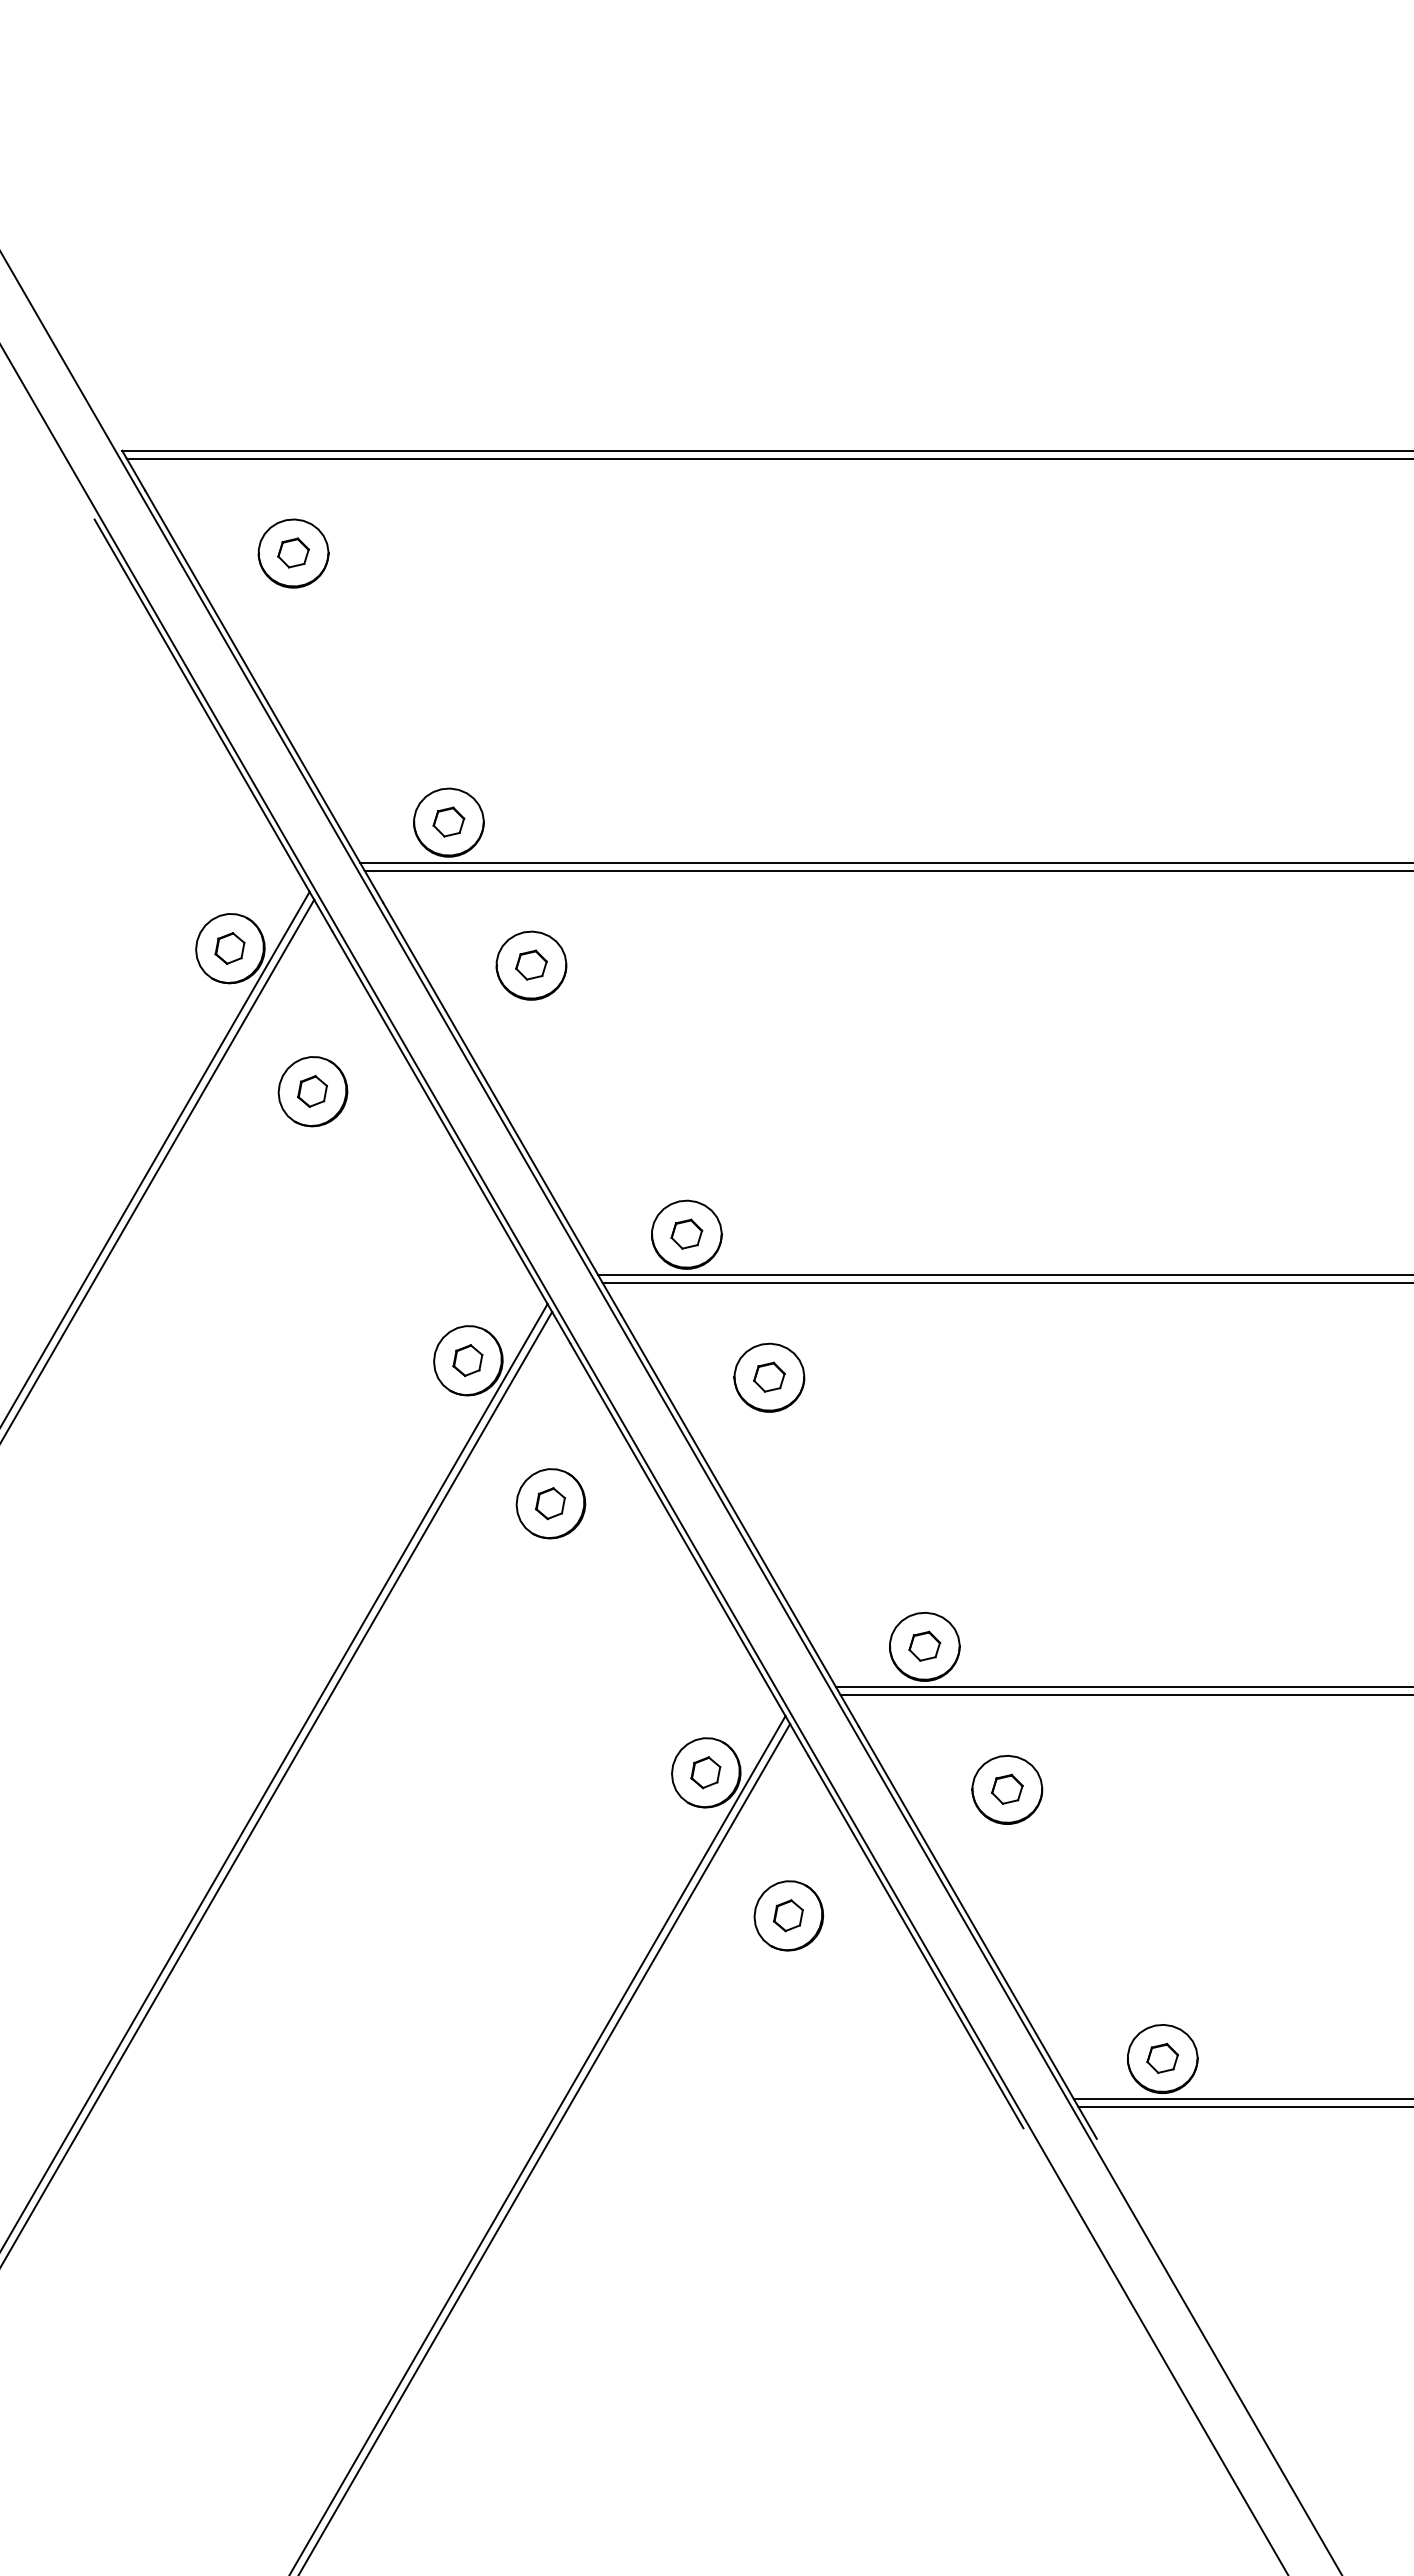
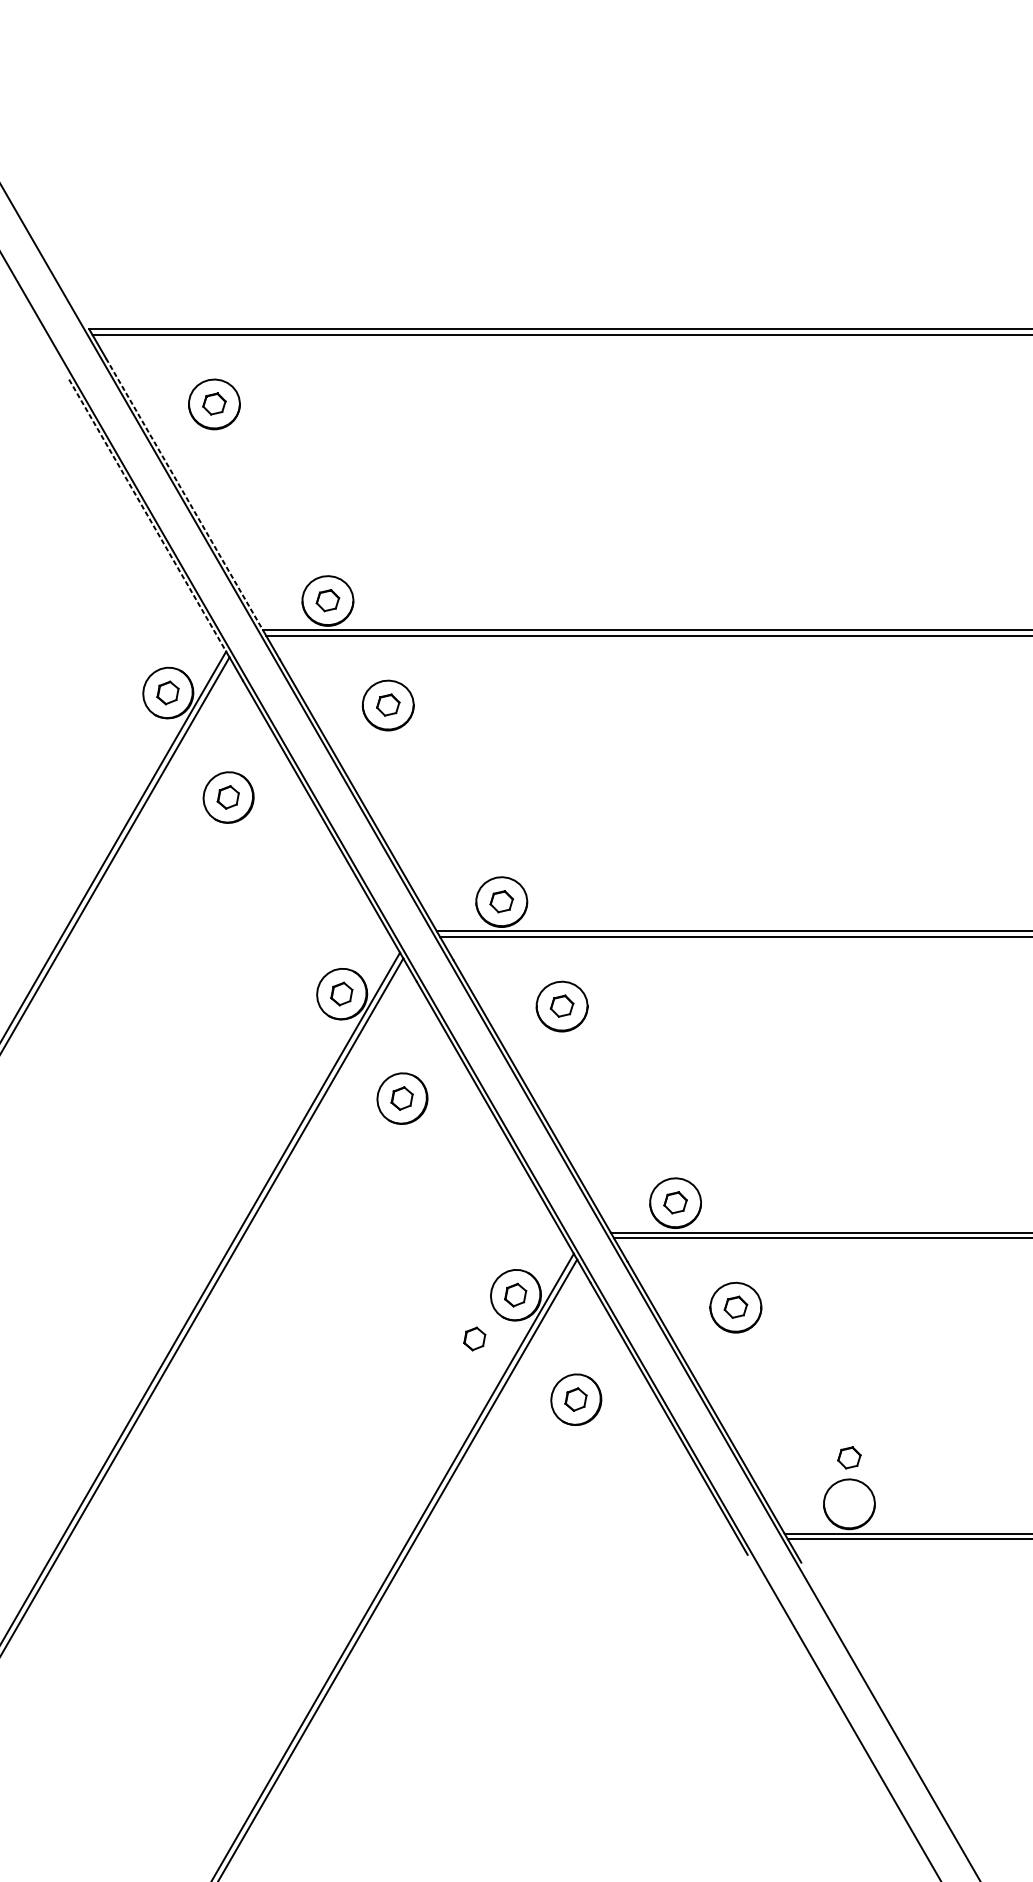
line: (252, 676) -> (184, 494), solid -> dashed
line: (202, 705) -> (147, 515), solid -> dashed
part: (649, 1832) -> (474, 1338), added
part: (1162, 2058) -> (849, 1457), moved

